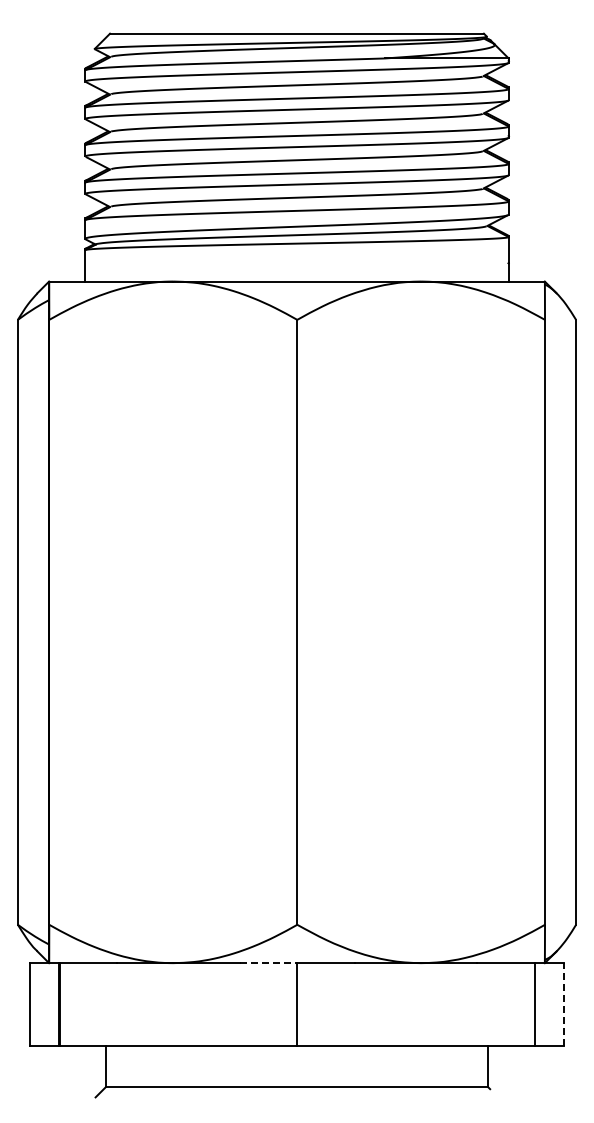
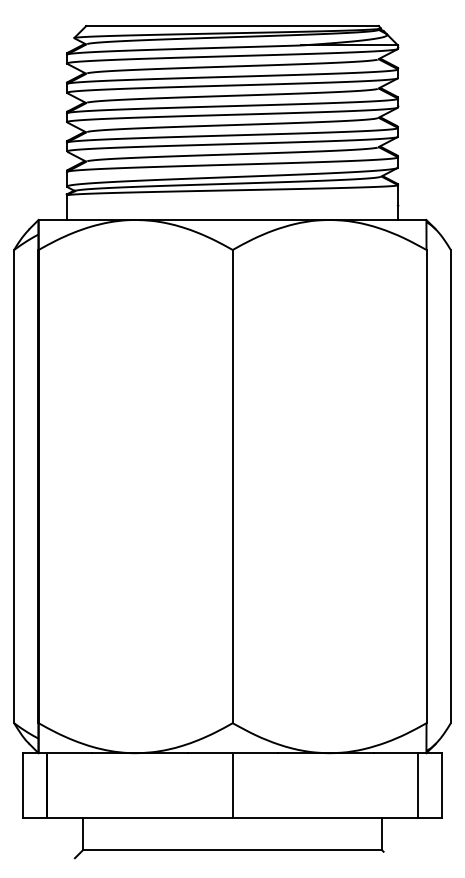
line: (268, 963) -> (210, 753), dashed -> solid
line: (564, 1003) -> (441, 784), dashed -> solid

